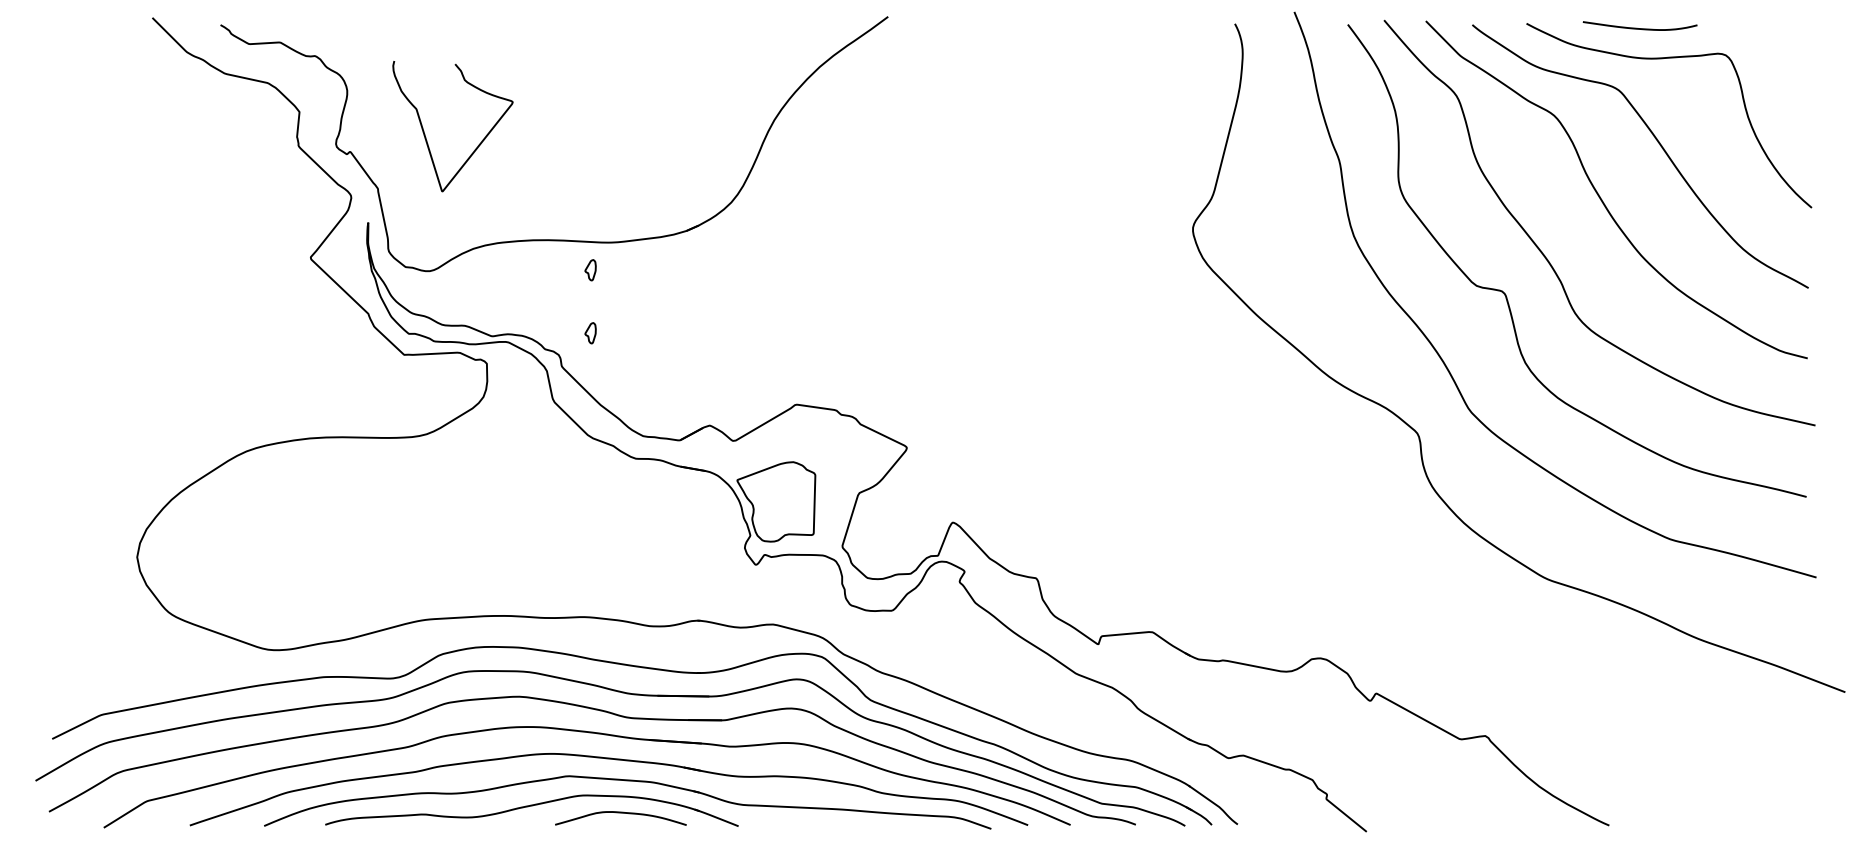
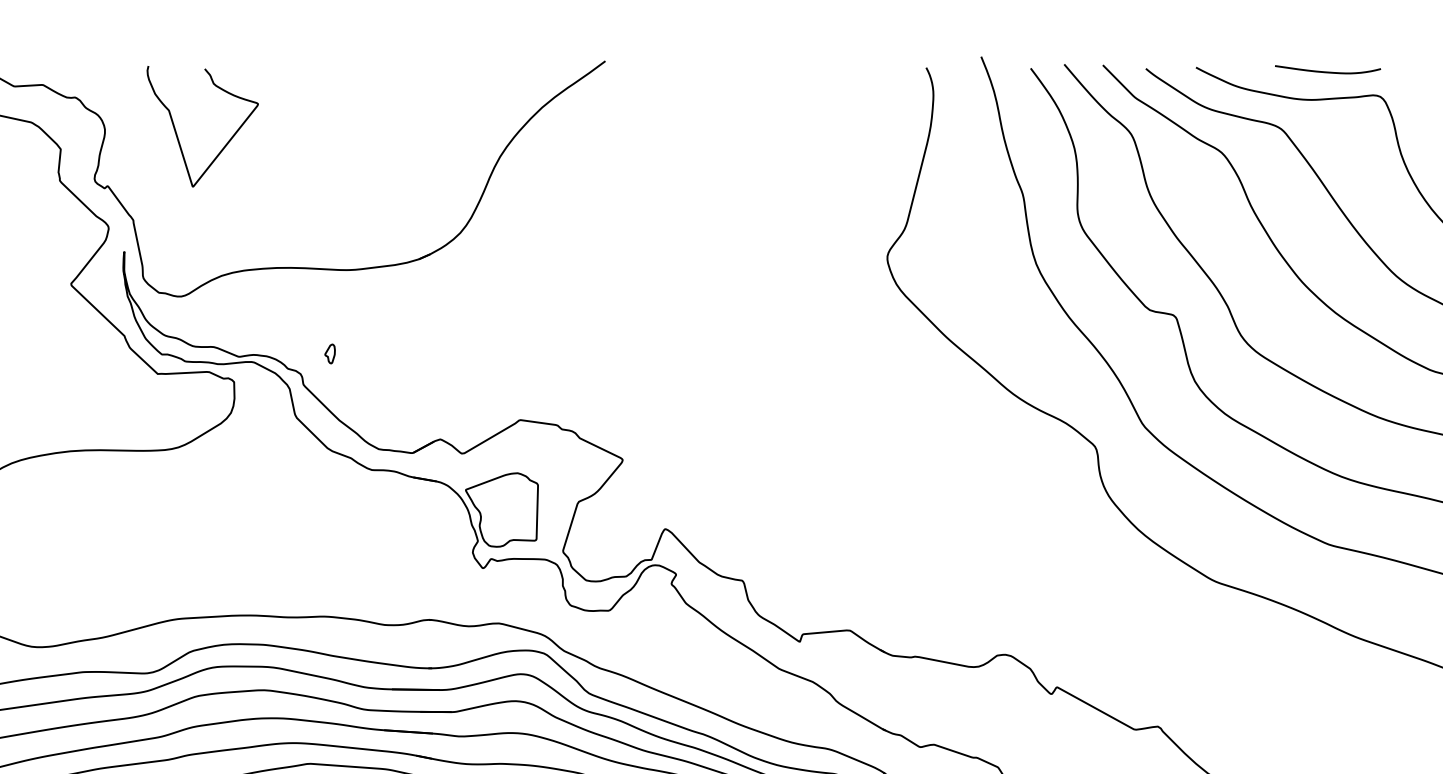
curve: (1637, 27) -> (1325, 71), moved
curve: (425, 134) -> (177, 134), moved
part: (590, 270) -> (330, 295), removed

